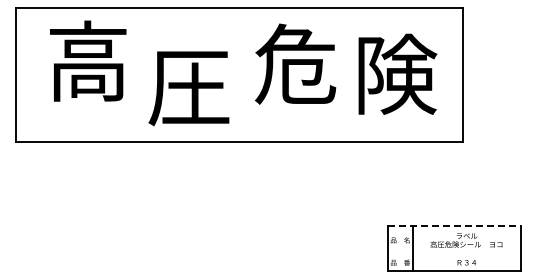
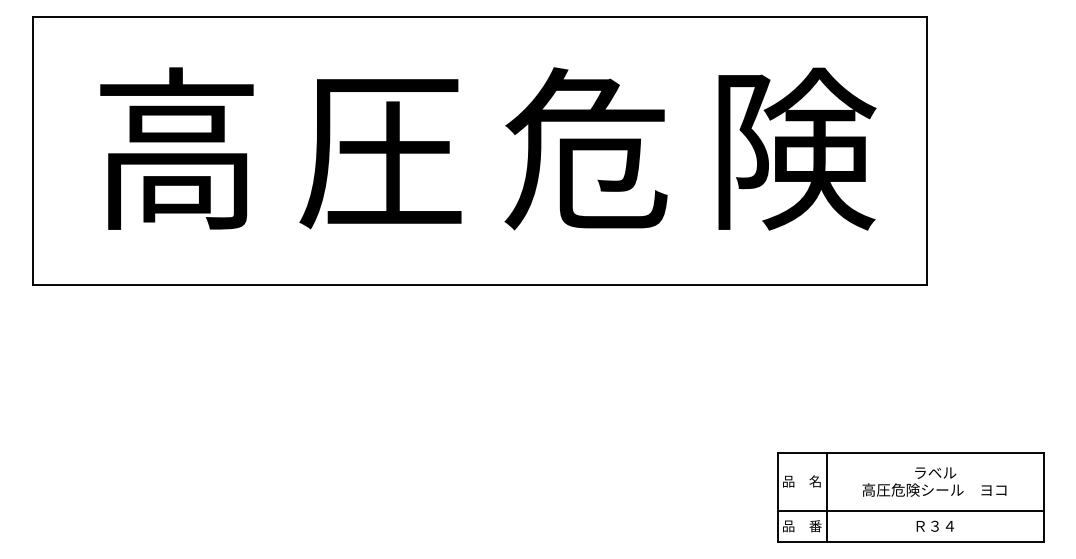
text: (88, 60) -> (177, 147), moved
text: (295, 63) -> (586, 147), moved
text: (188, 88) -> (379, 153), moved
line: (454, 225) -> (910, 451), dashed -> solid
line: (454, 254) -> (910, 509), added

